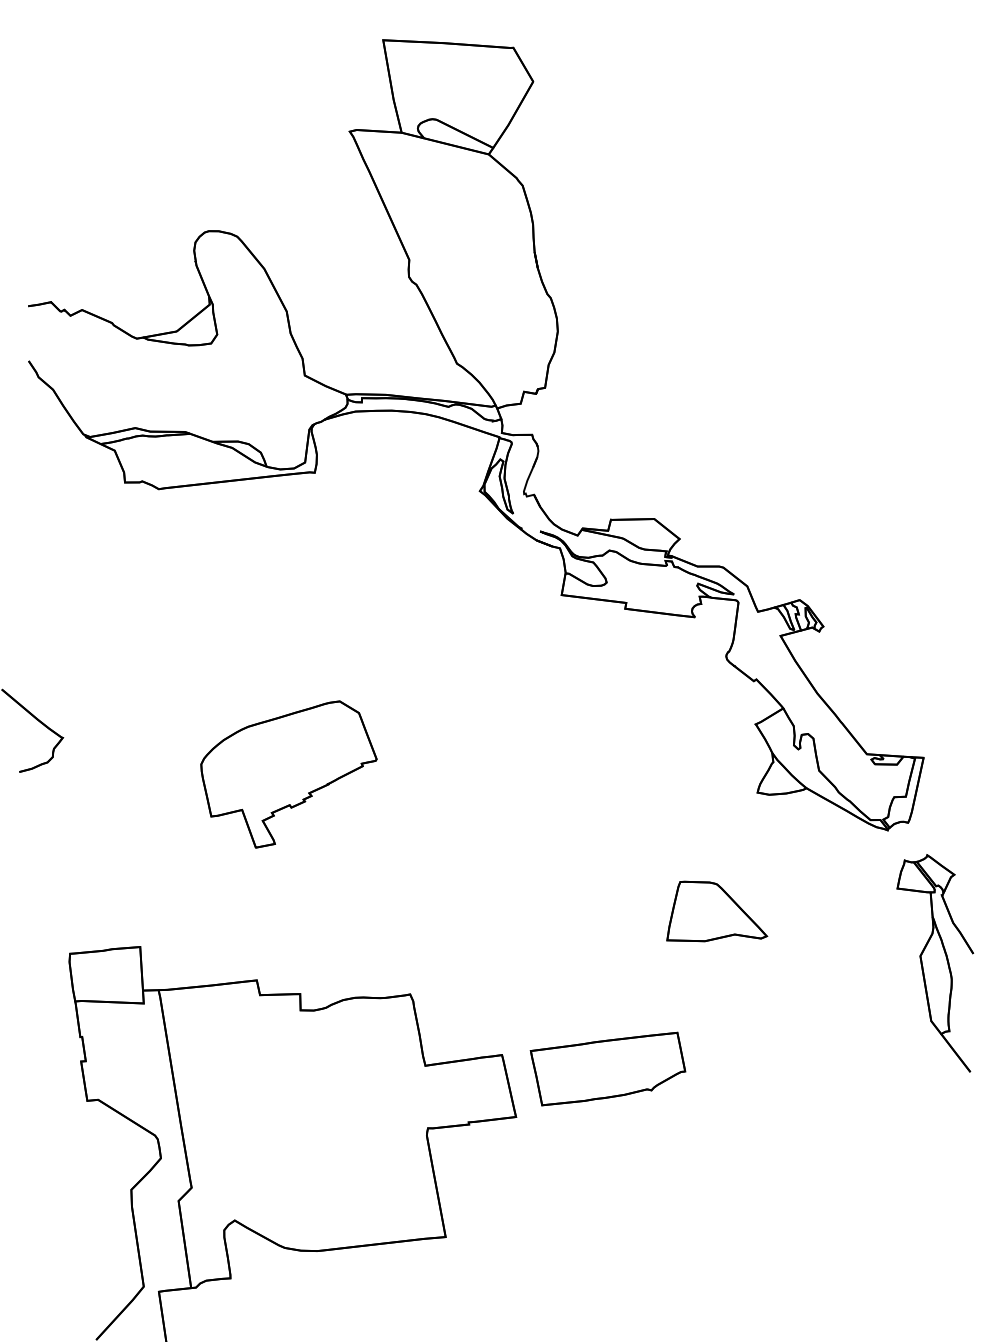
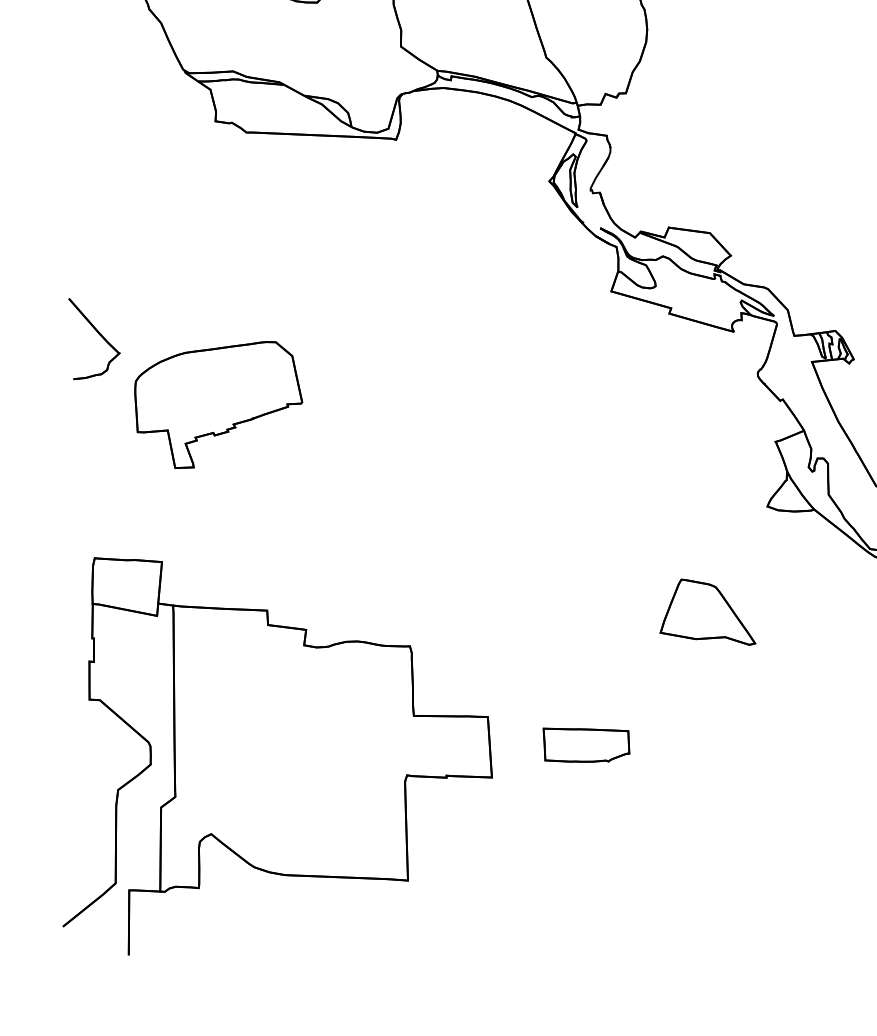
part: (288, 774) -> (216, 403), moved
part: (607, 1068) -> (585, 745), size x0.6

